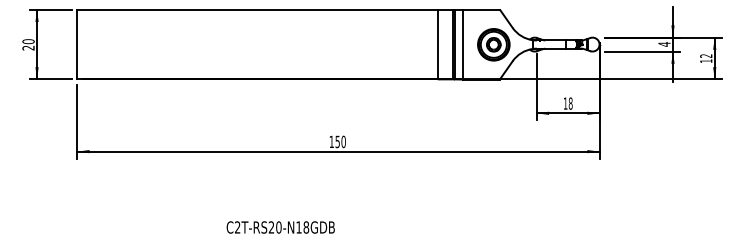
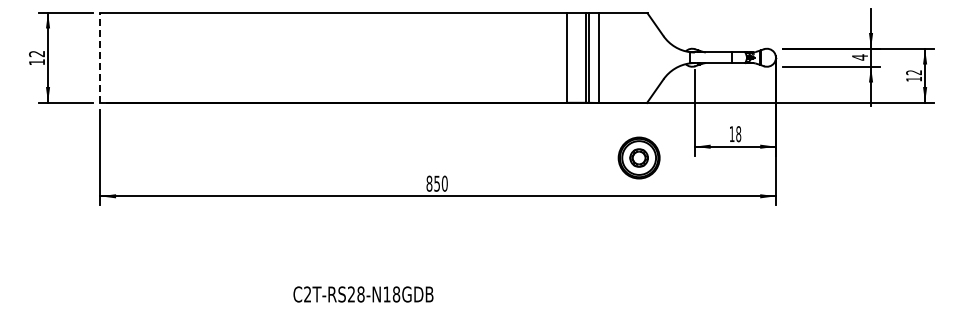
text: (28, 44) -> (37, 57), 20 -> 12
part: (493, 44) -> (638, 157), moved
line: (77, 45) -> (100, 58), solid -> dashed
text: (331, 141) -> (429, 183), 150 -> 850
text: (278, 227) -> (360, 294), C2T-RS20-N18GDB -> C2T-RS28-N18GDB

